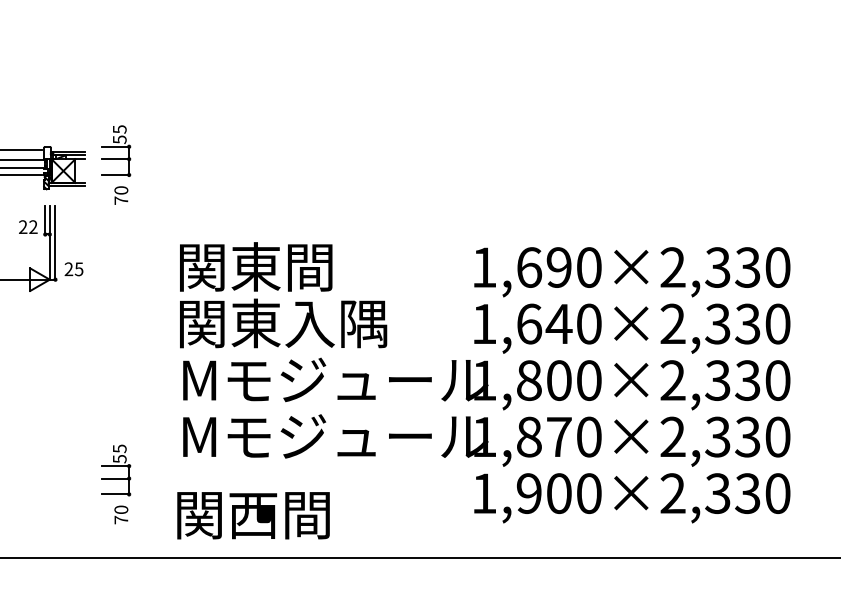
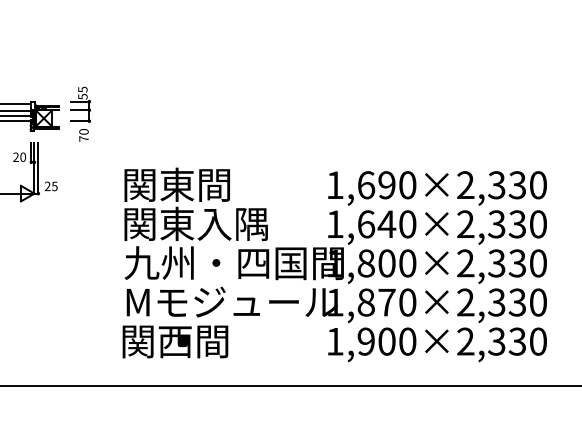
text: (33, 227) -> (23, 157), 22 -> 20
text: (337, 380) -> (233, 263), Mモジュール -> 九州・四国間
part: (116, 483) -> (80, 334), removed
text: (253, 515) -> (175, 341), moved

